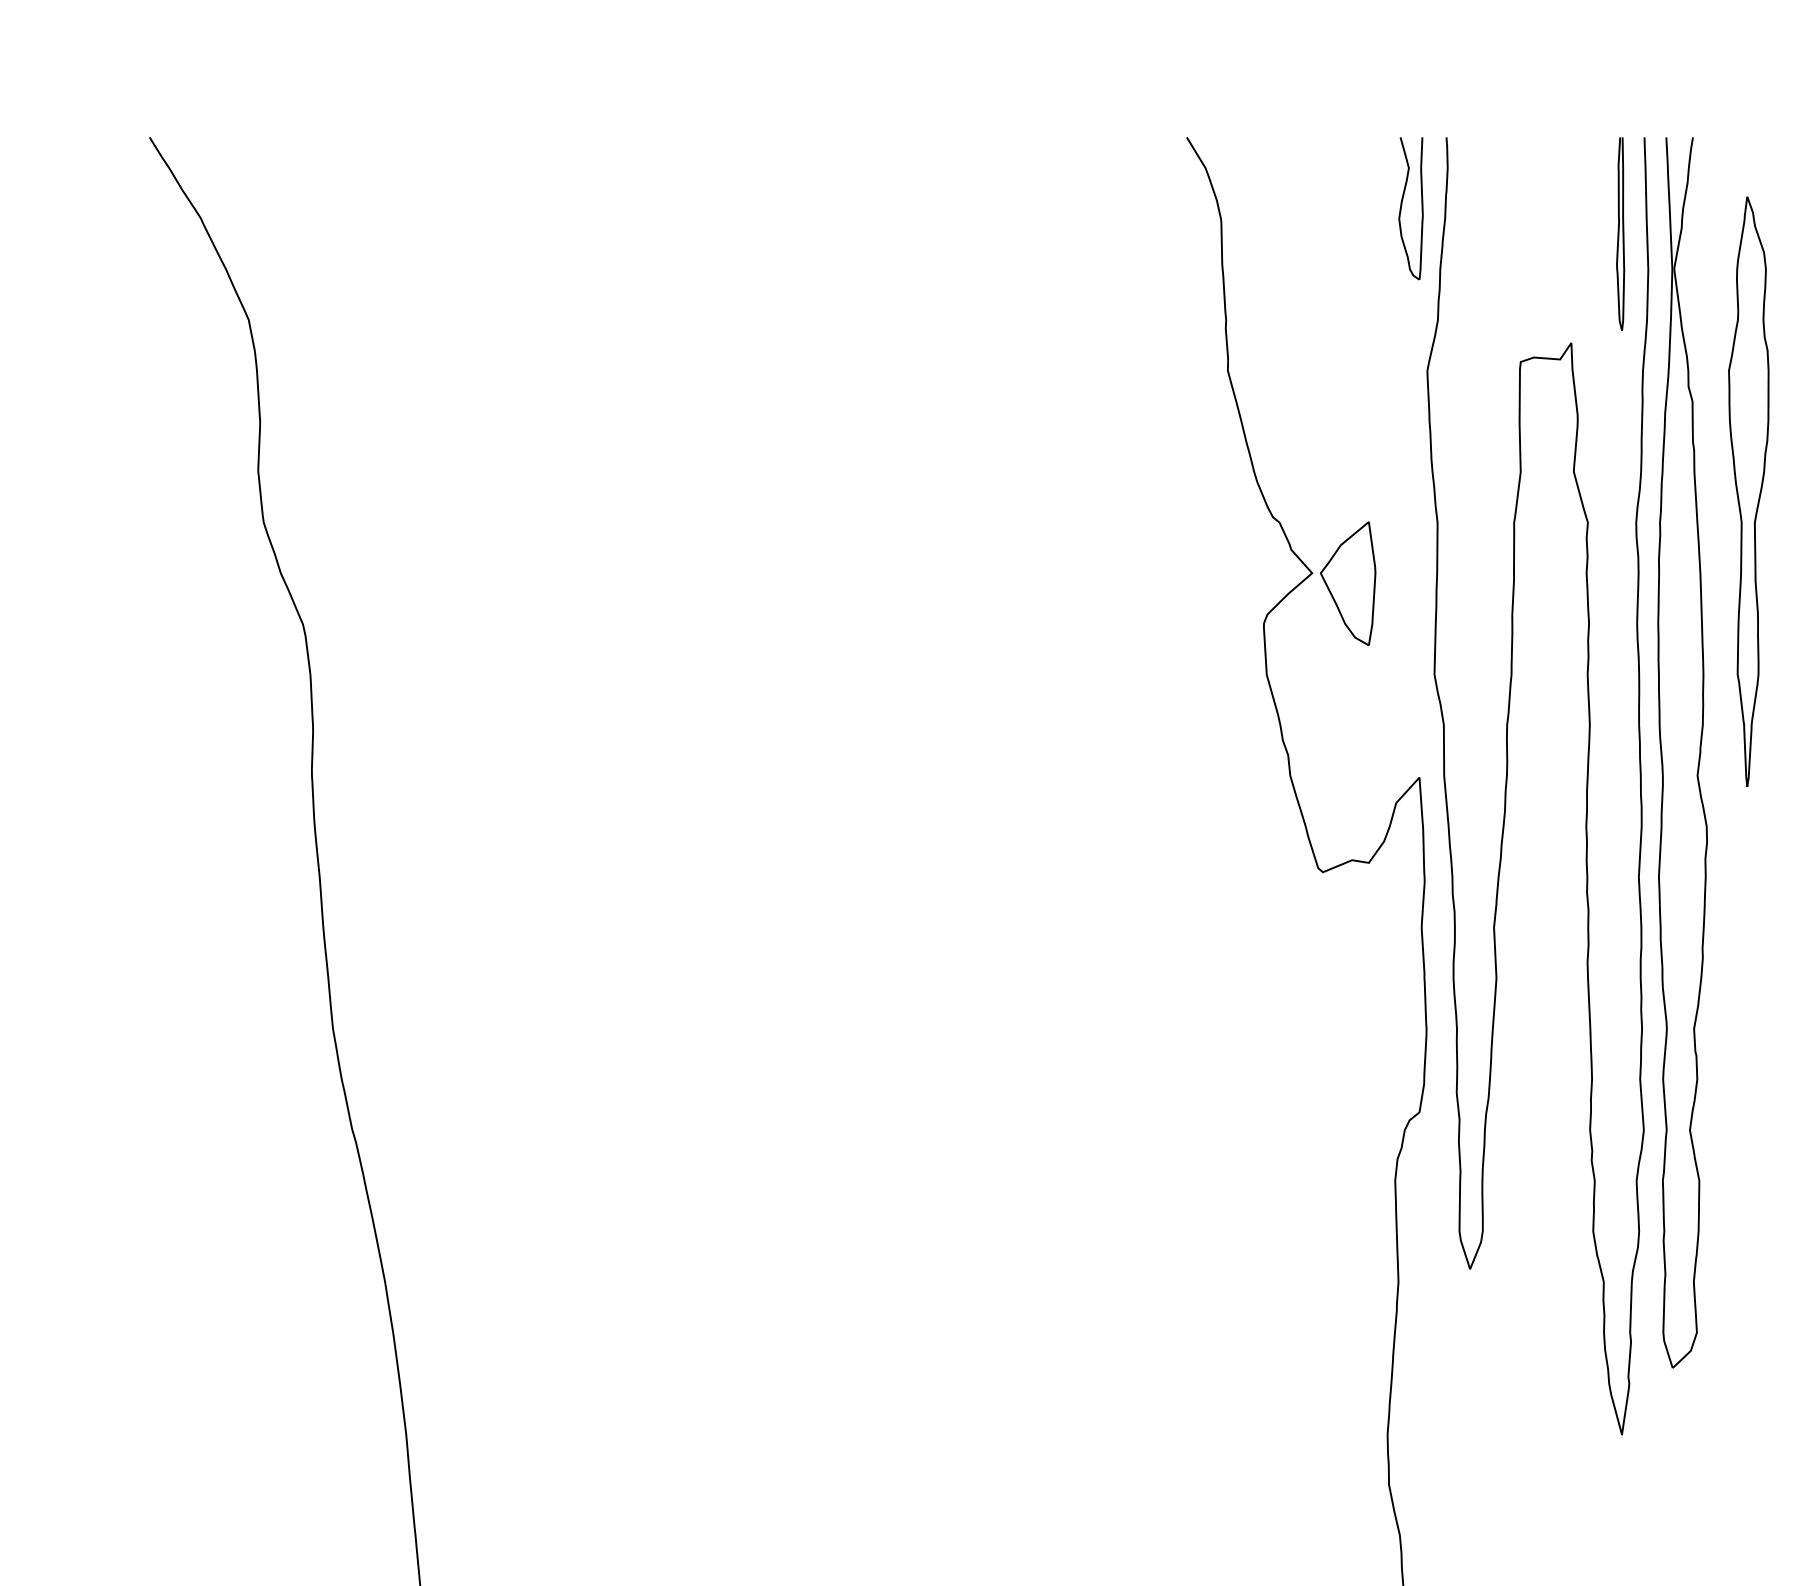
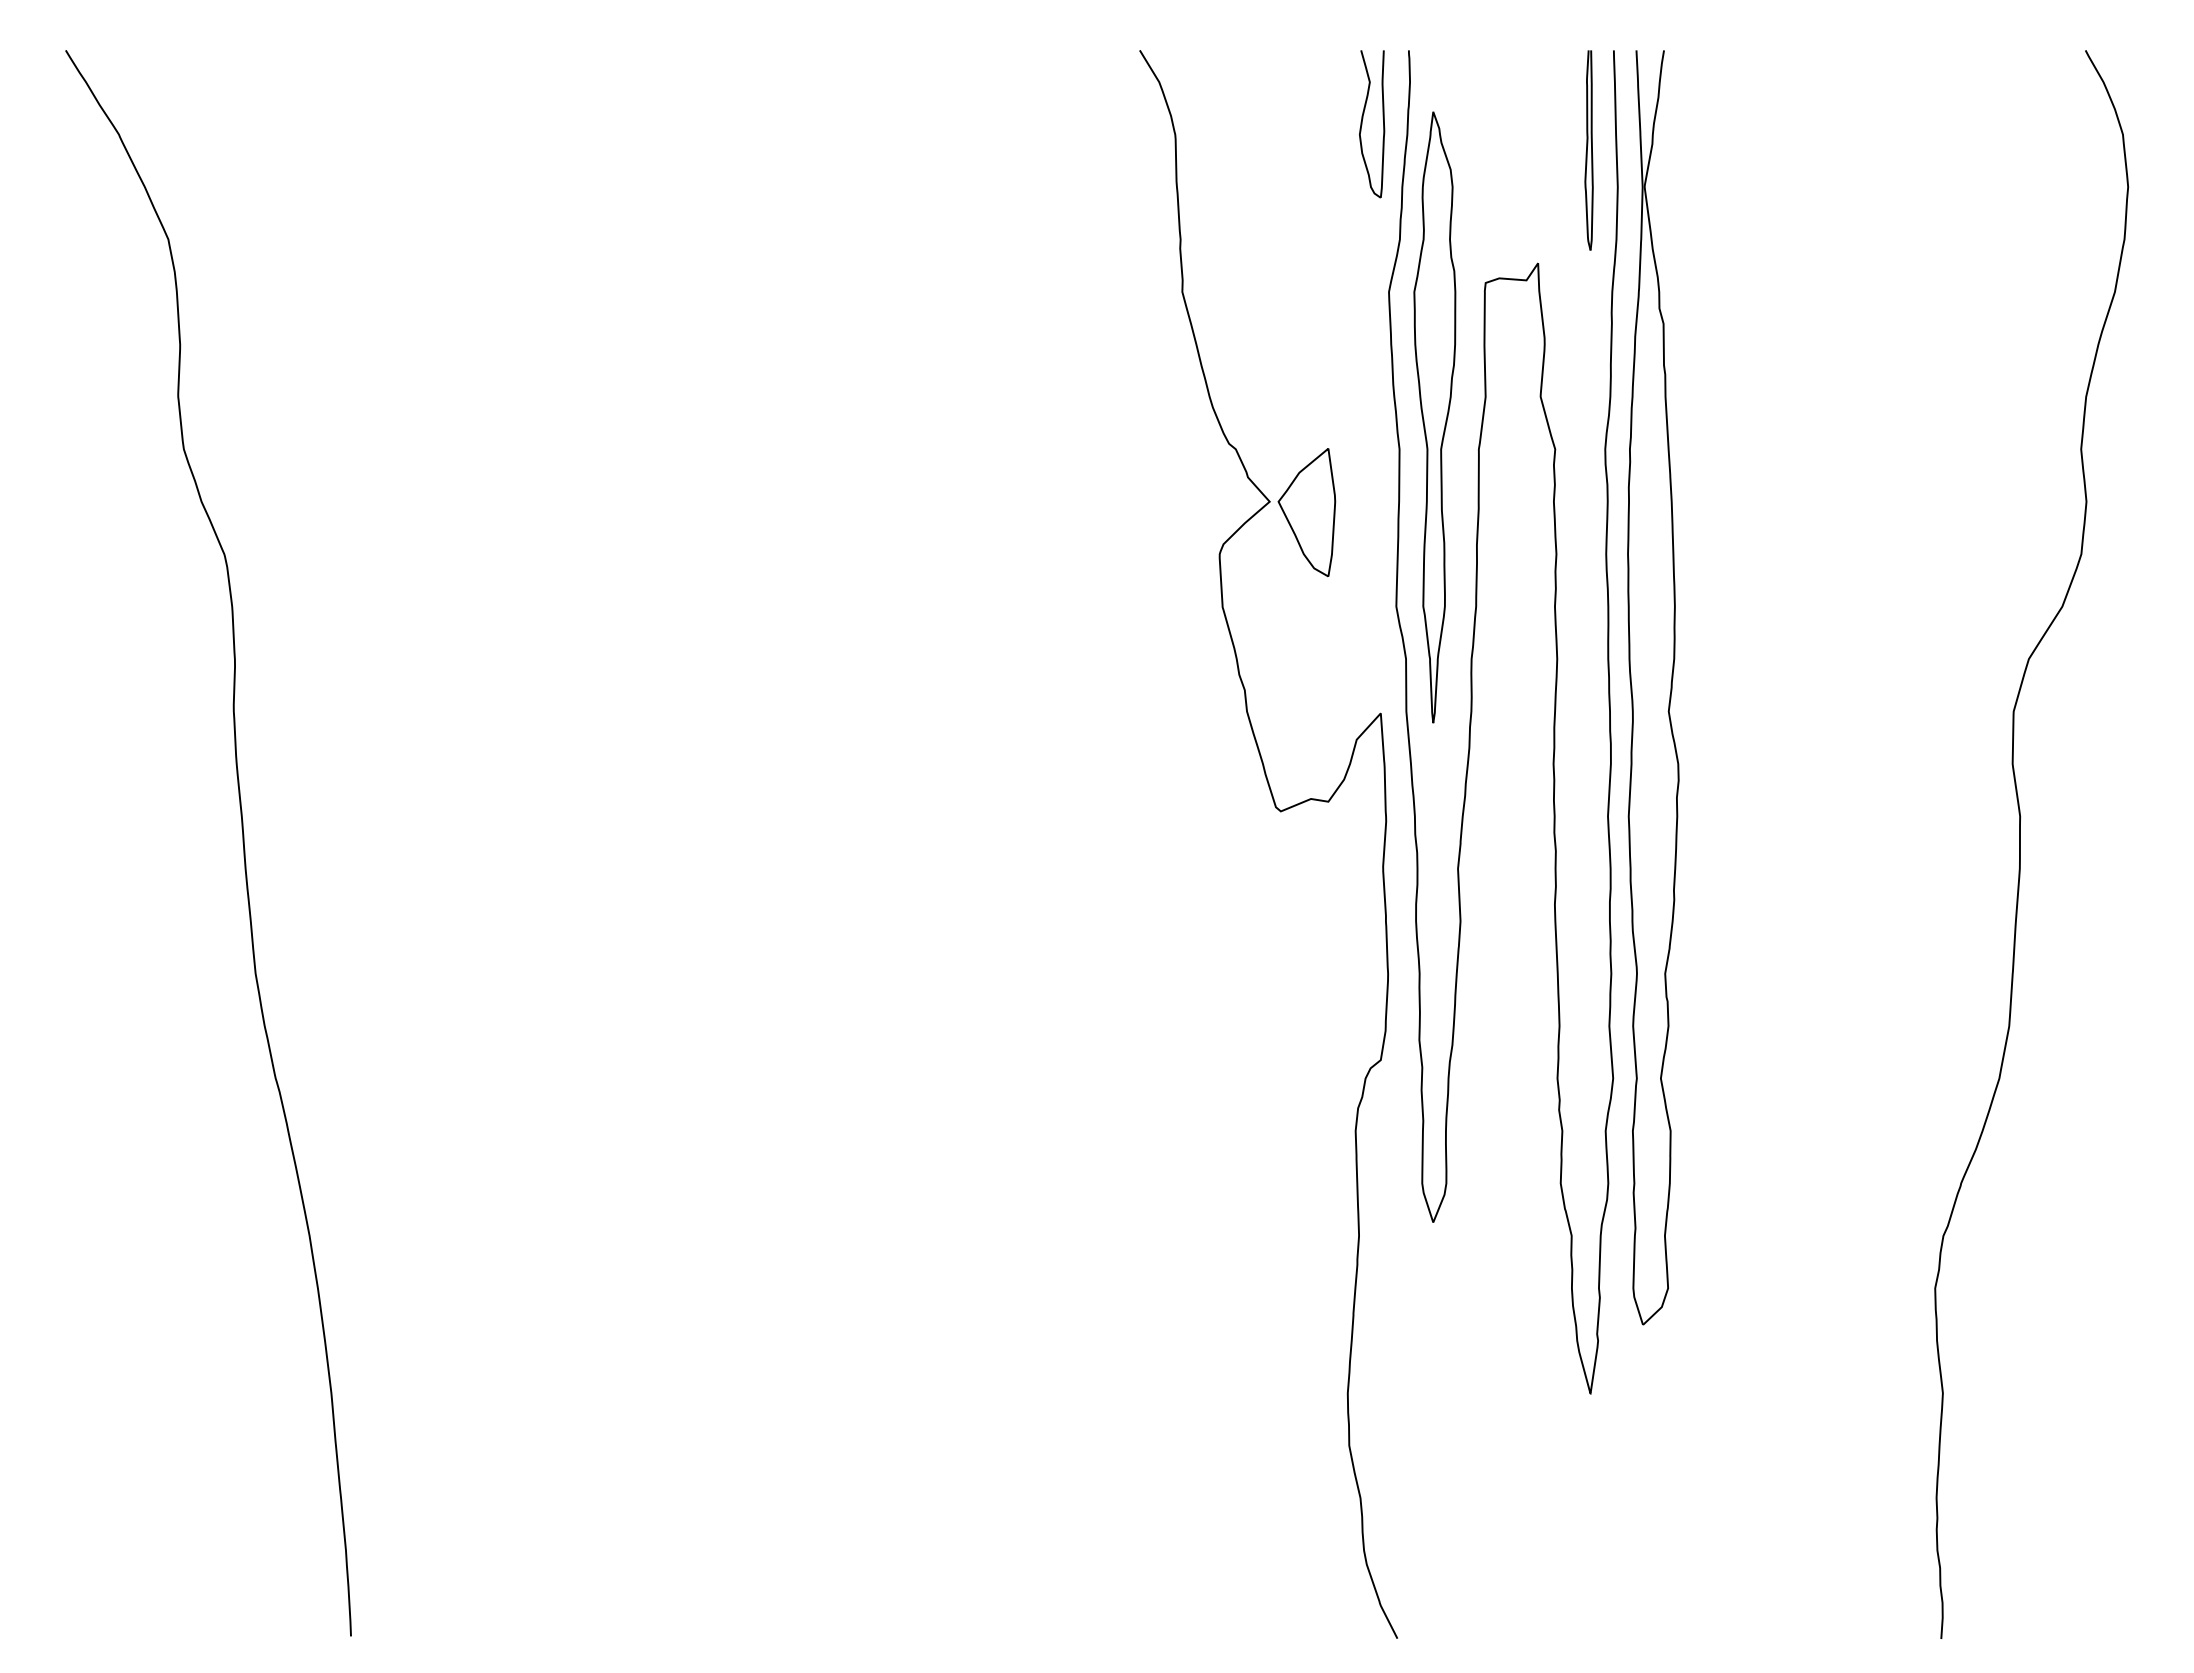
part: (1748, 491) -> (1434, 417), moved

